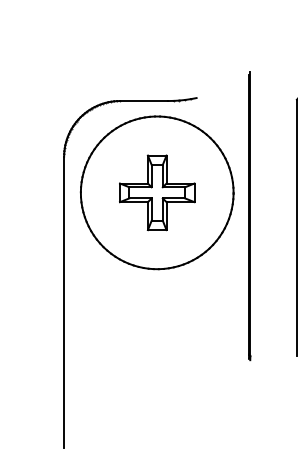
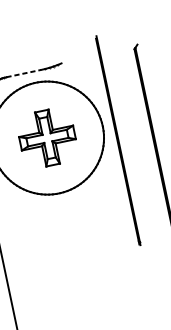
line: (143, 101) -> (23, 74), solid -> dashed

